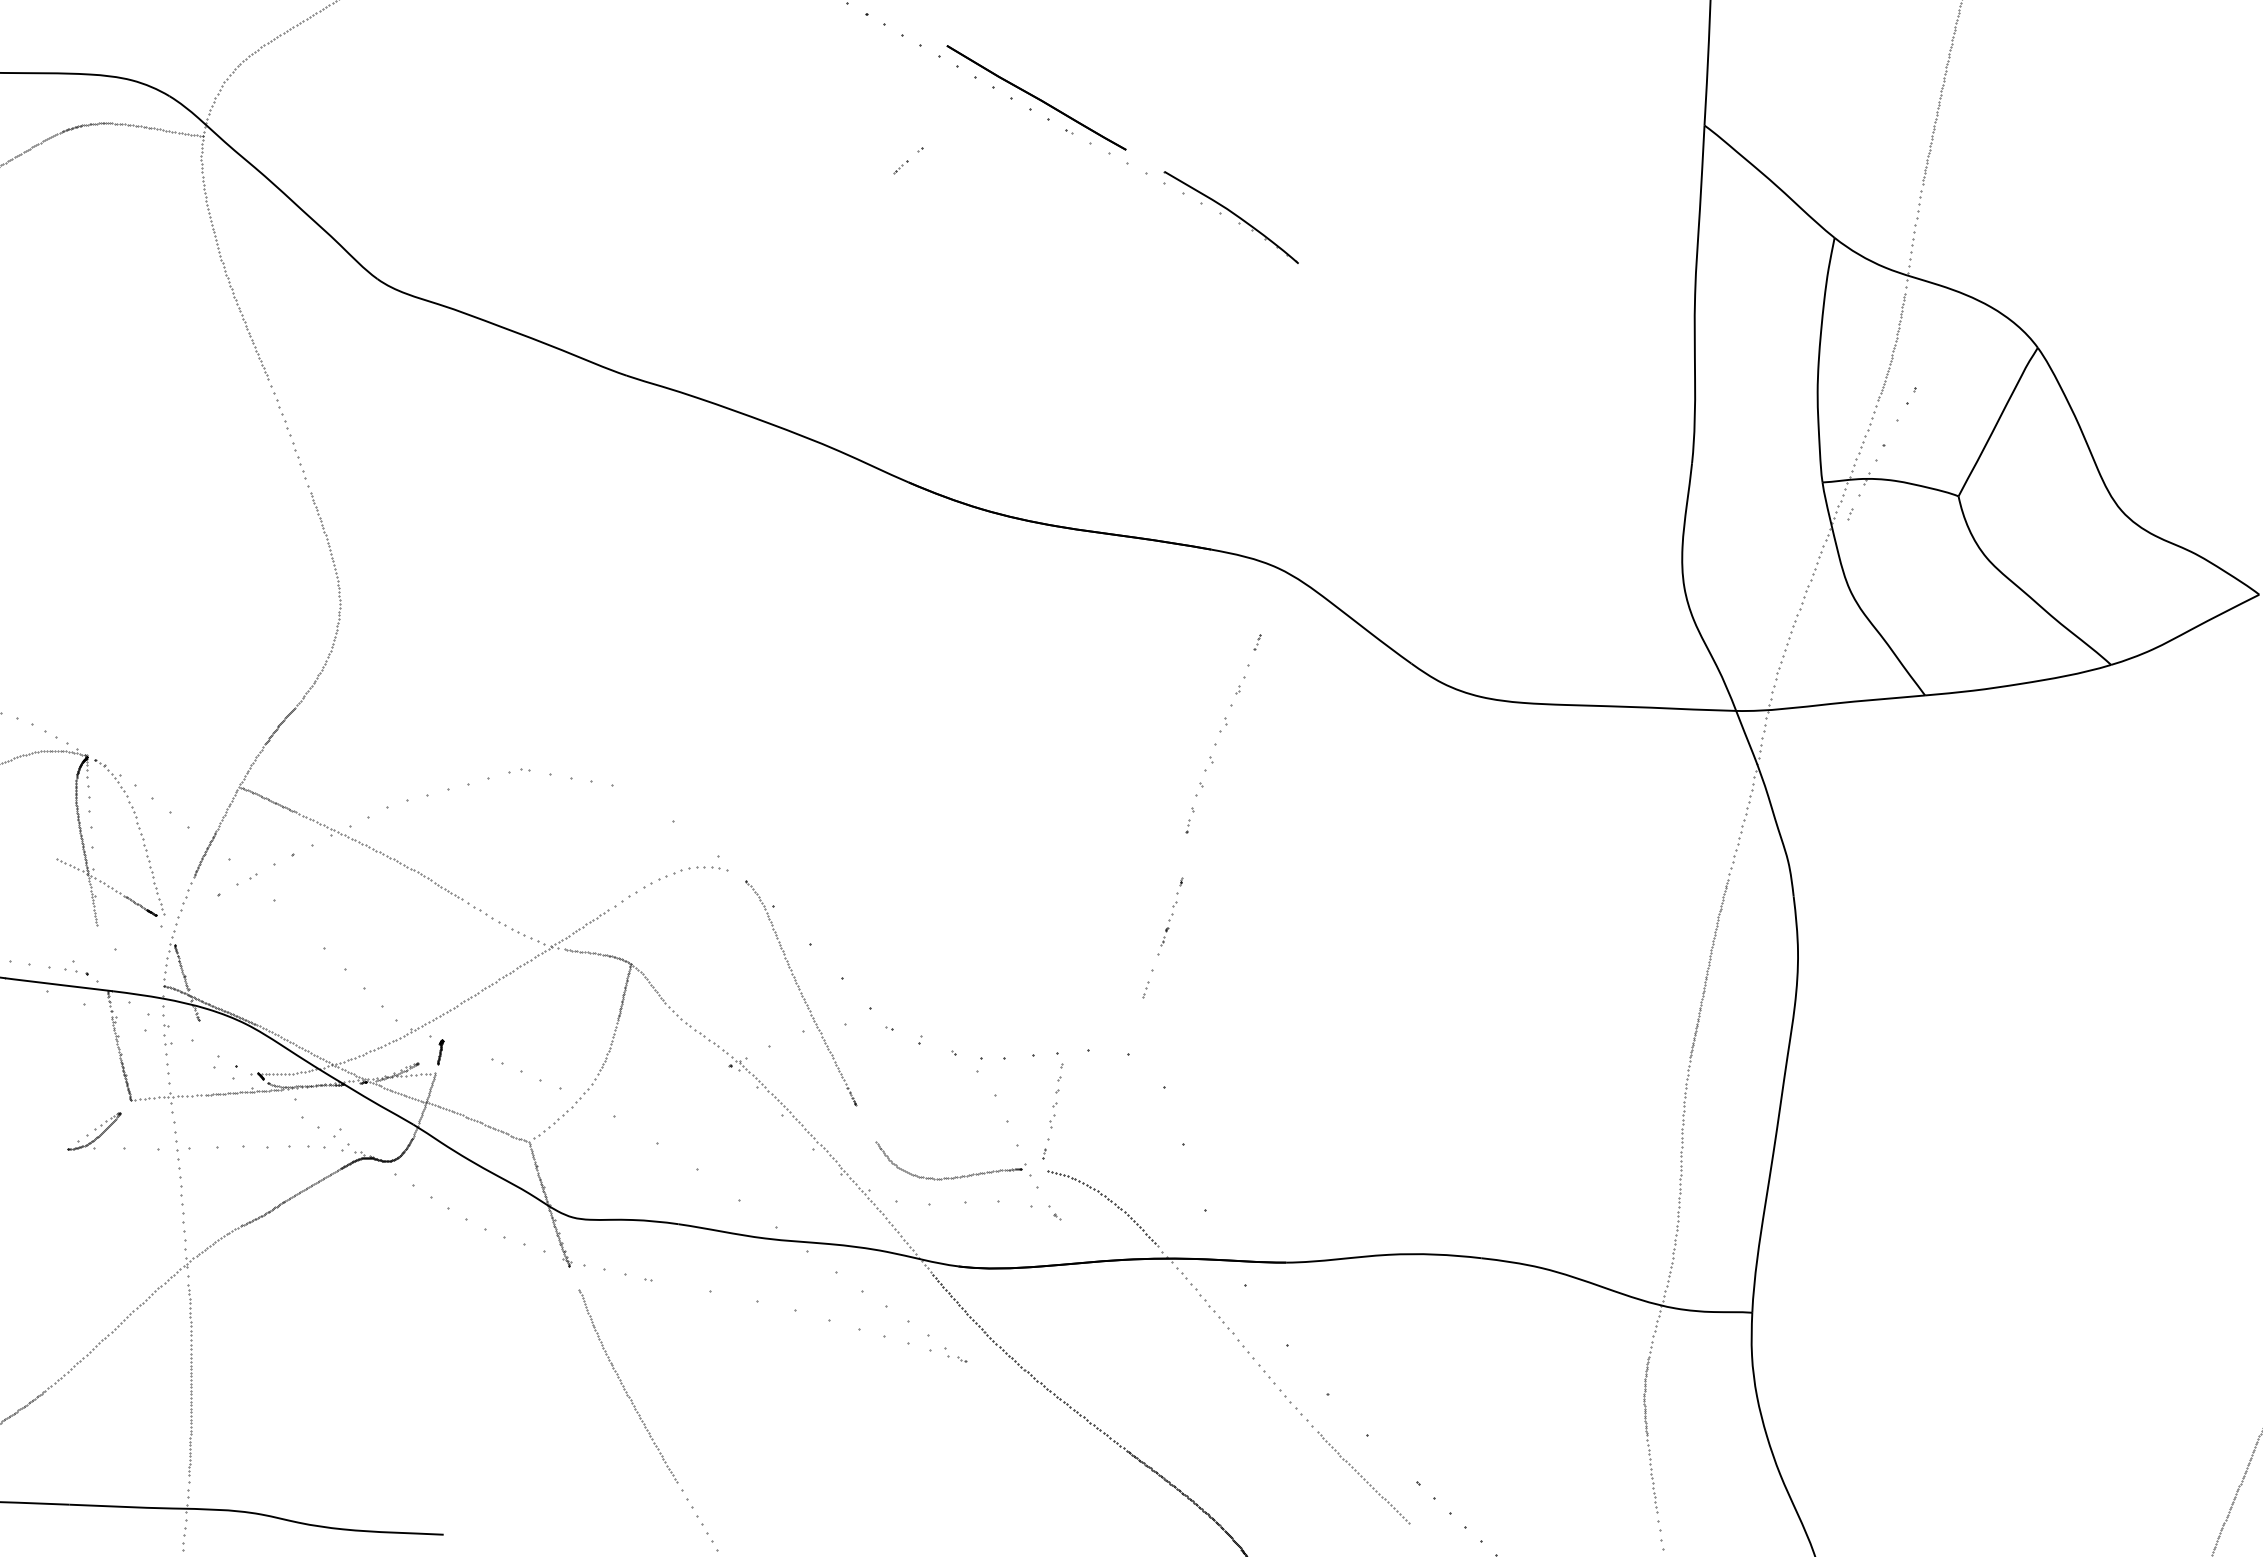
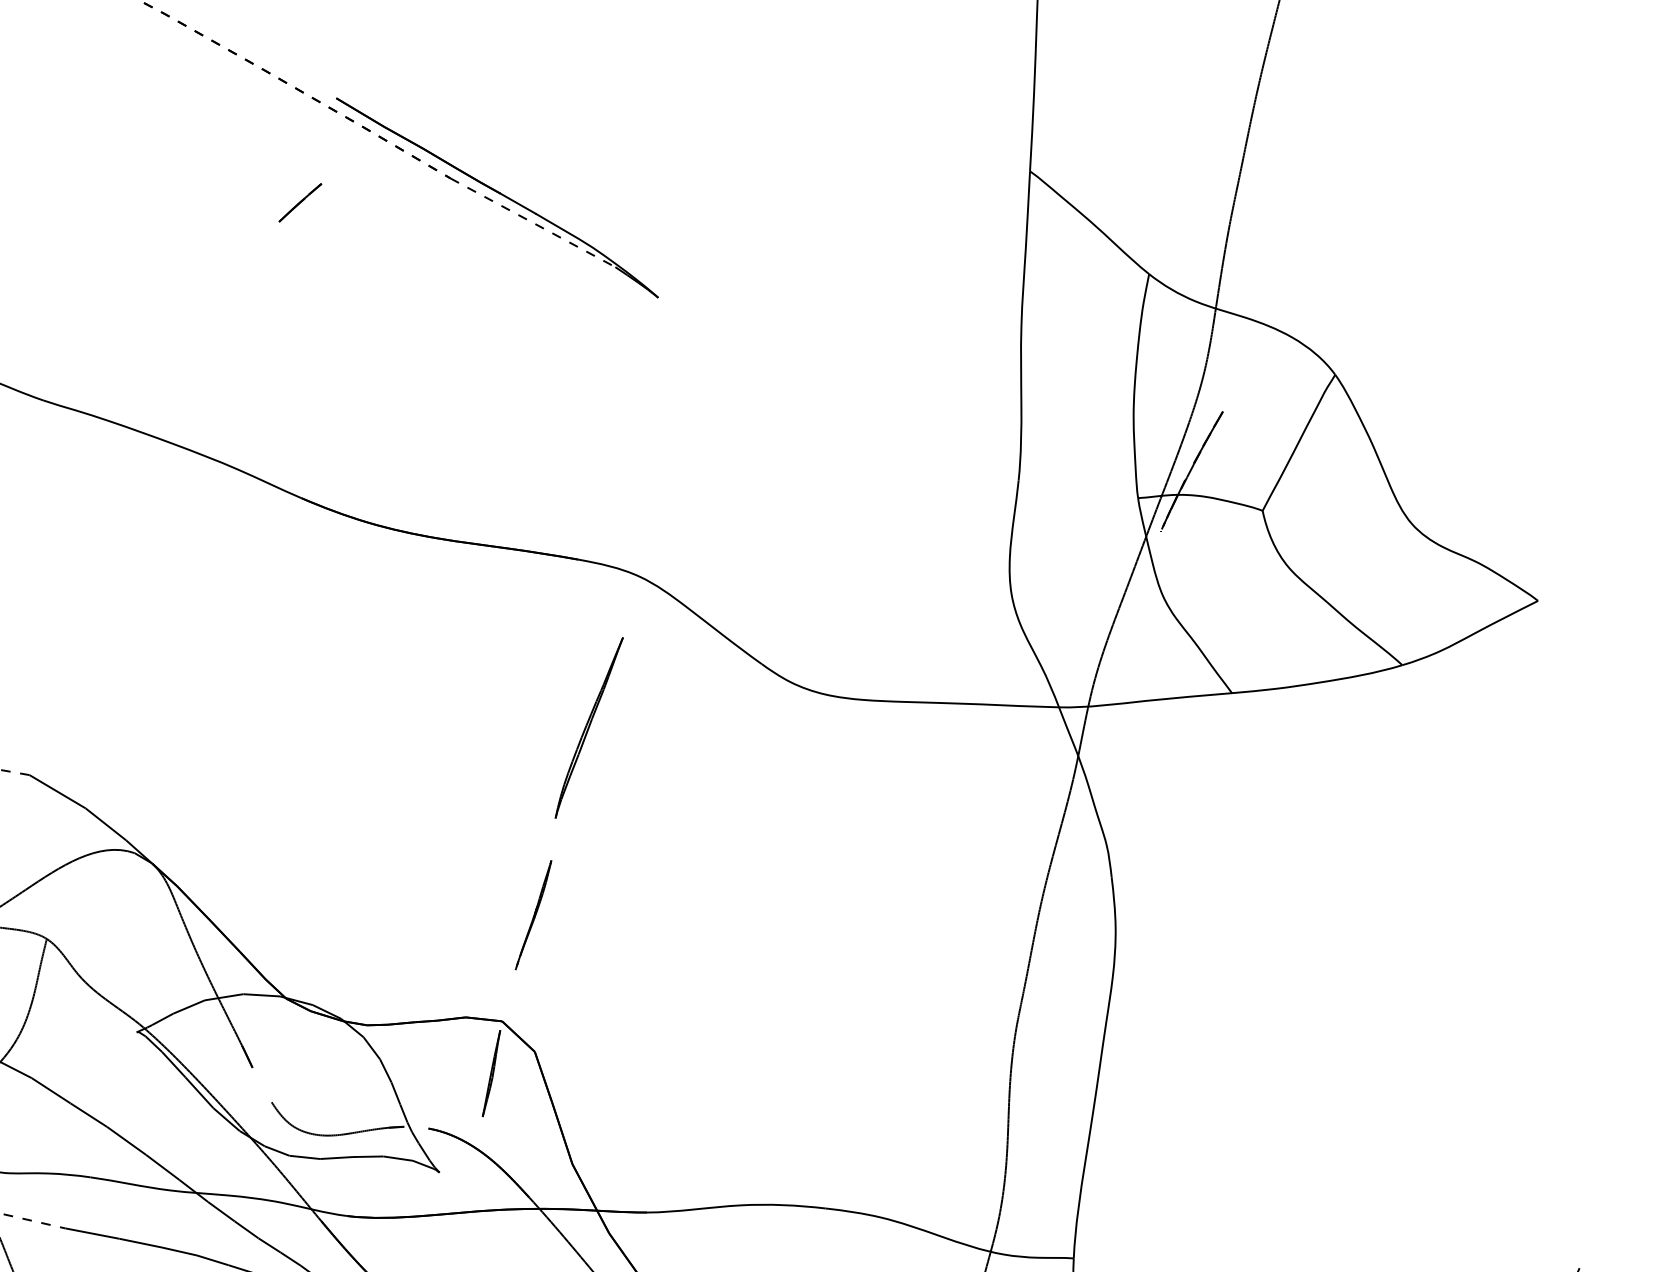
part: (907, 160) -> (300, 203), size x1.67
part: (1052, 1111) -> (491, 1074), moved

